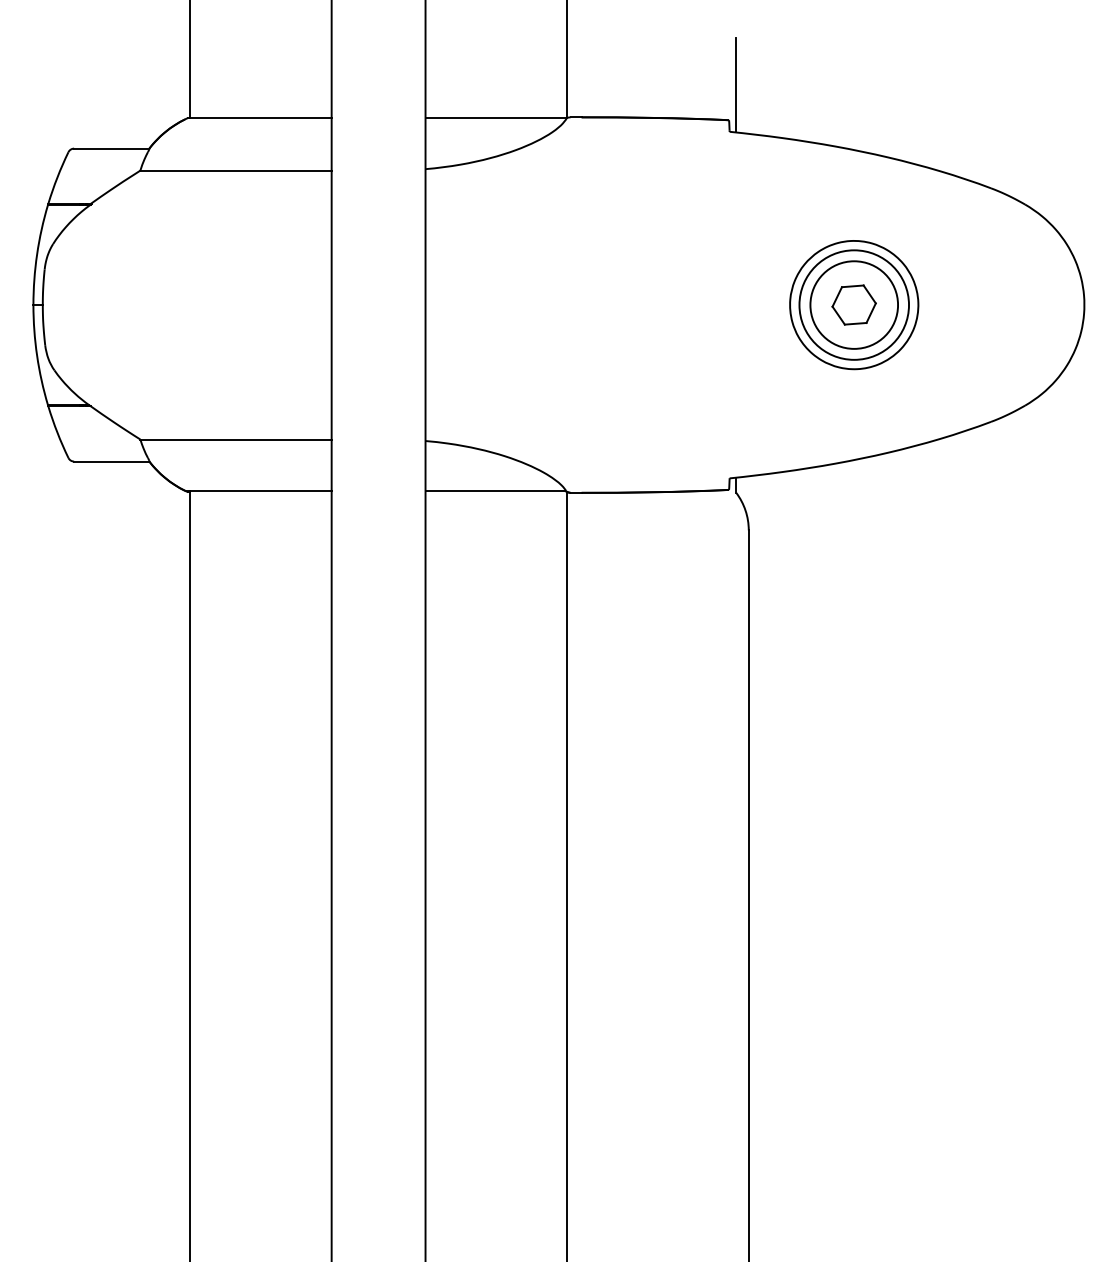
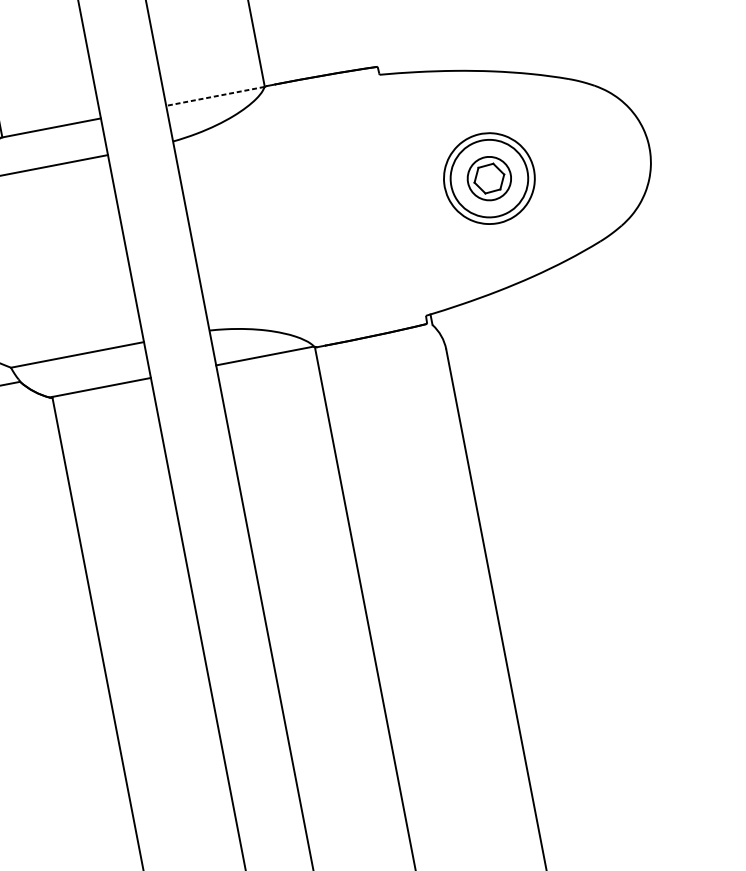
line: (736, 84) -> (378, 40), removed
line: (496, 117) -> (215, 96), solid -> dashed
circle: (854, 304) -> (489, 178), size x0.7

